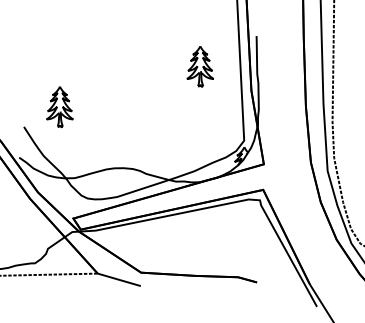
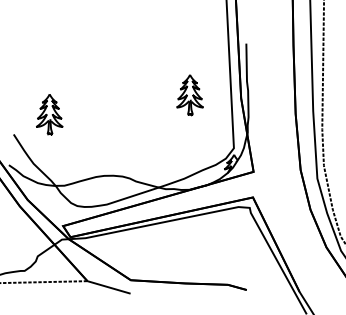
part: (199, 66) -> (189, 95), moved

